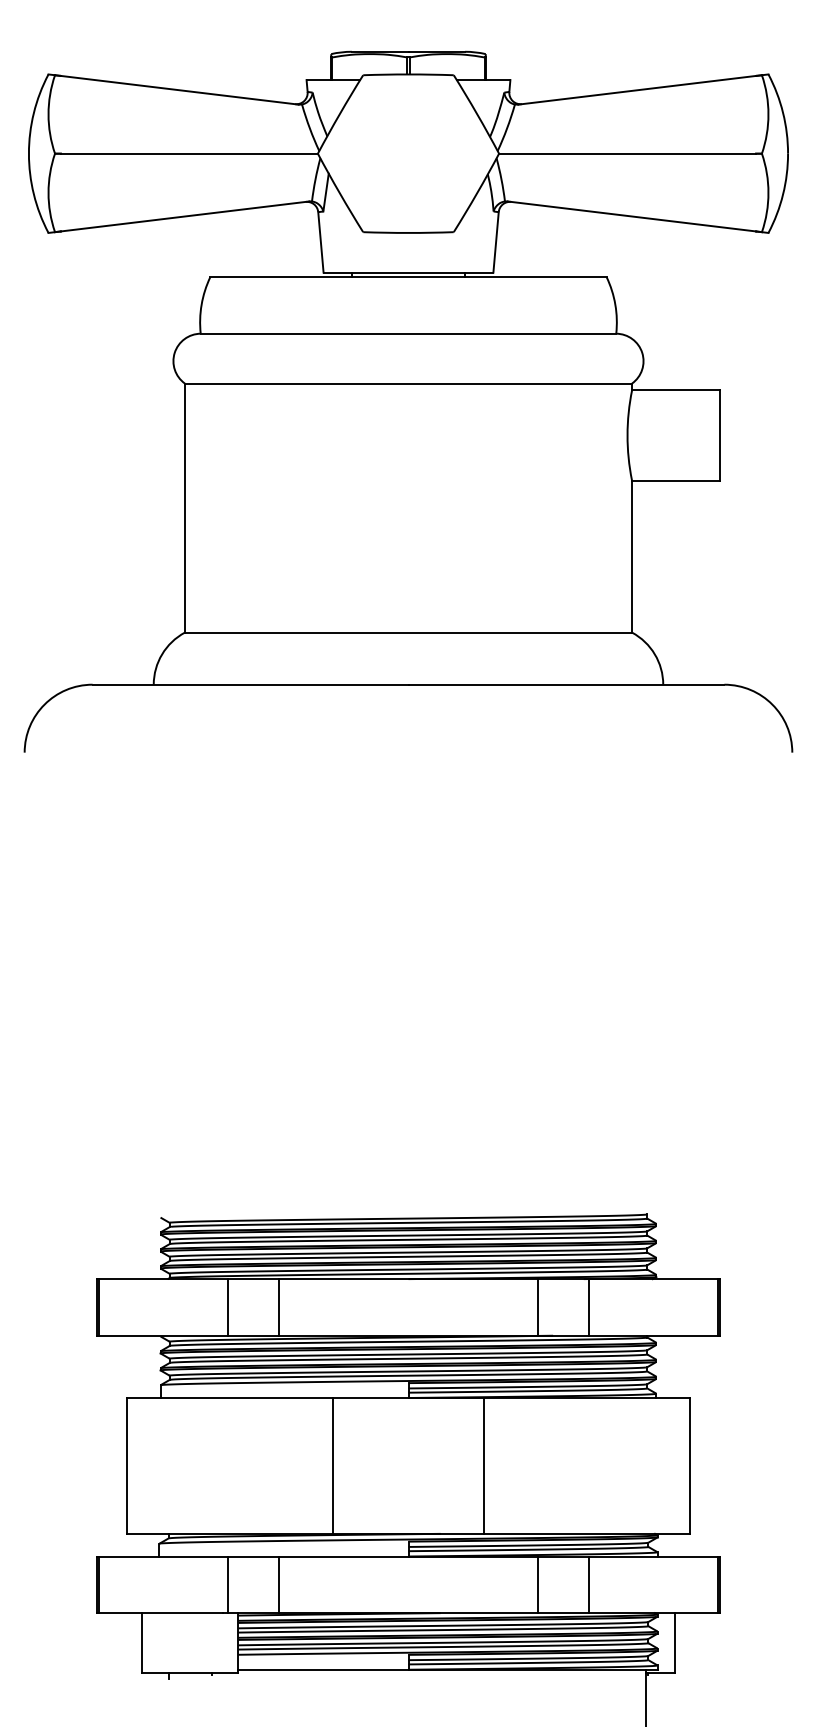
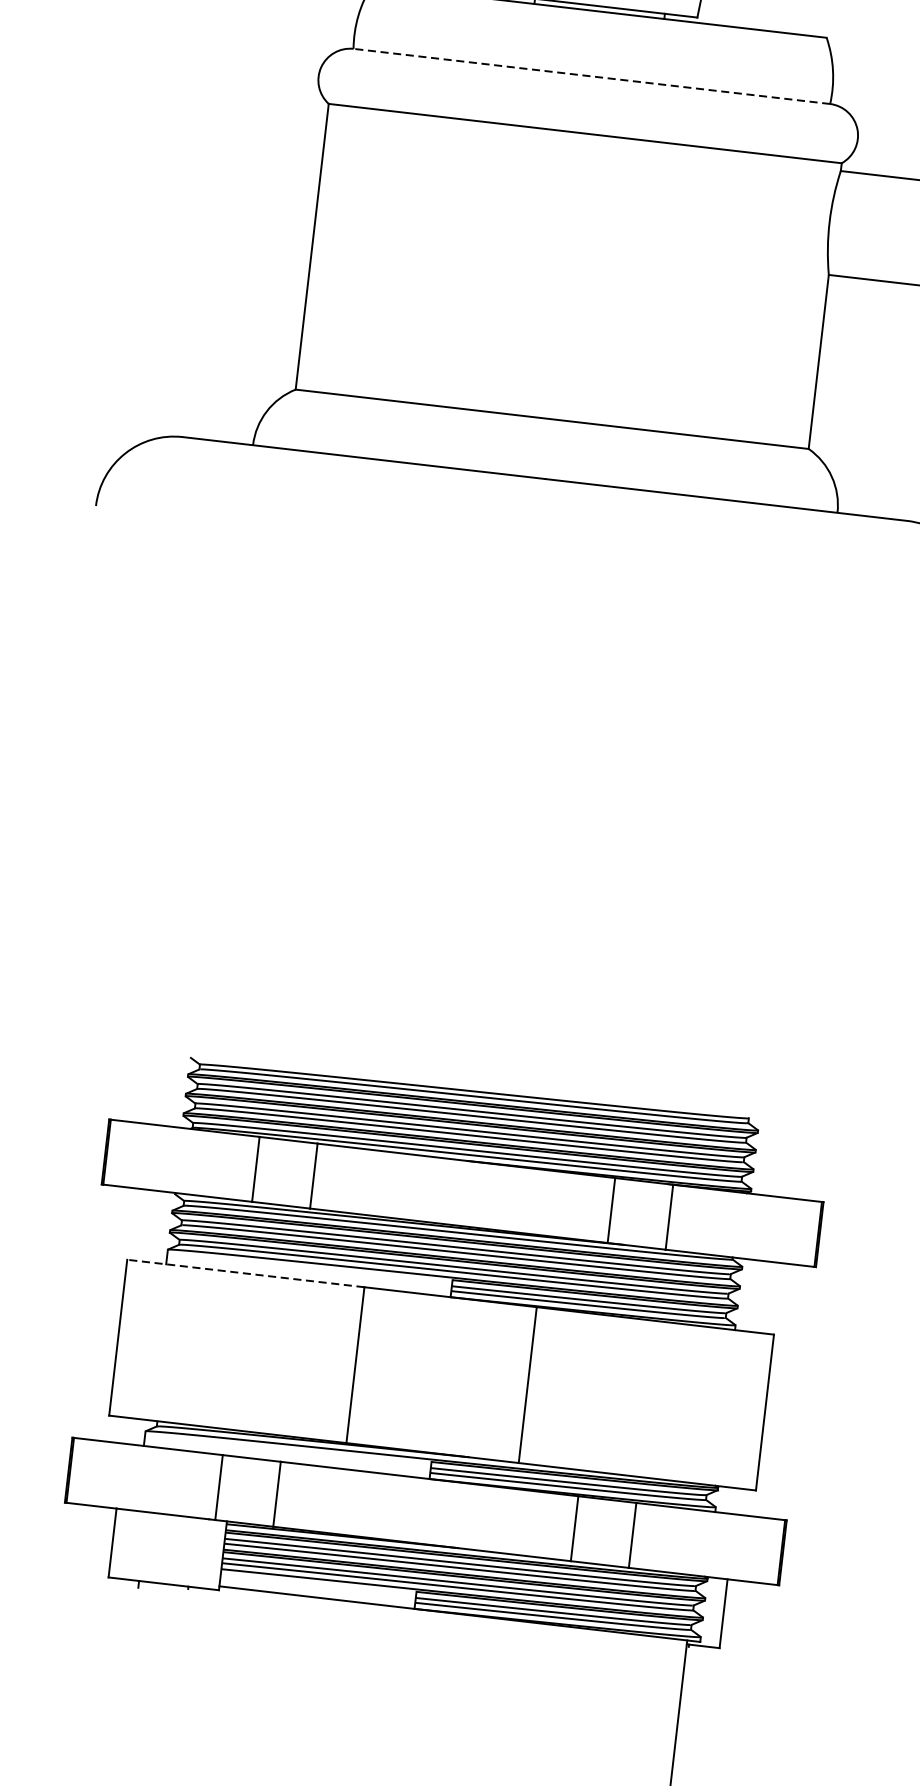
line: (408, 333) -> (591, 76), solid -> dashed
line: (229, 1398) -> (245, 1274), solid -> dashed

